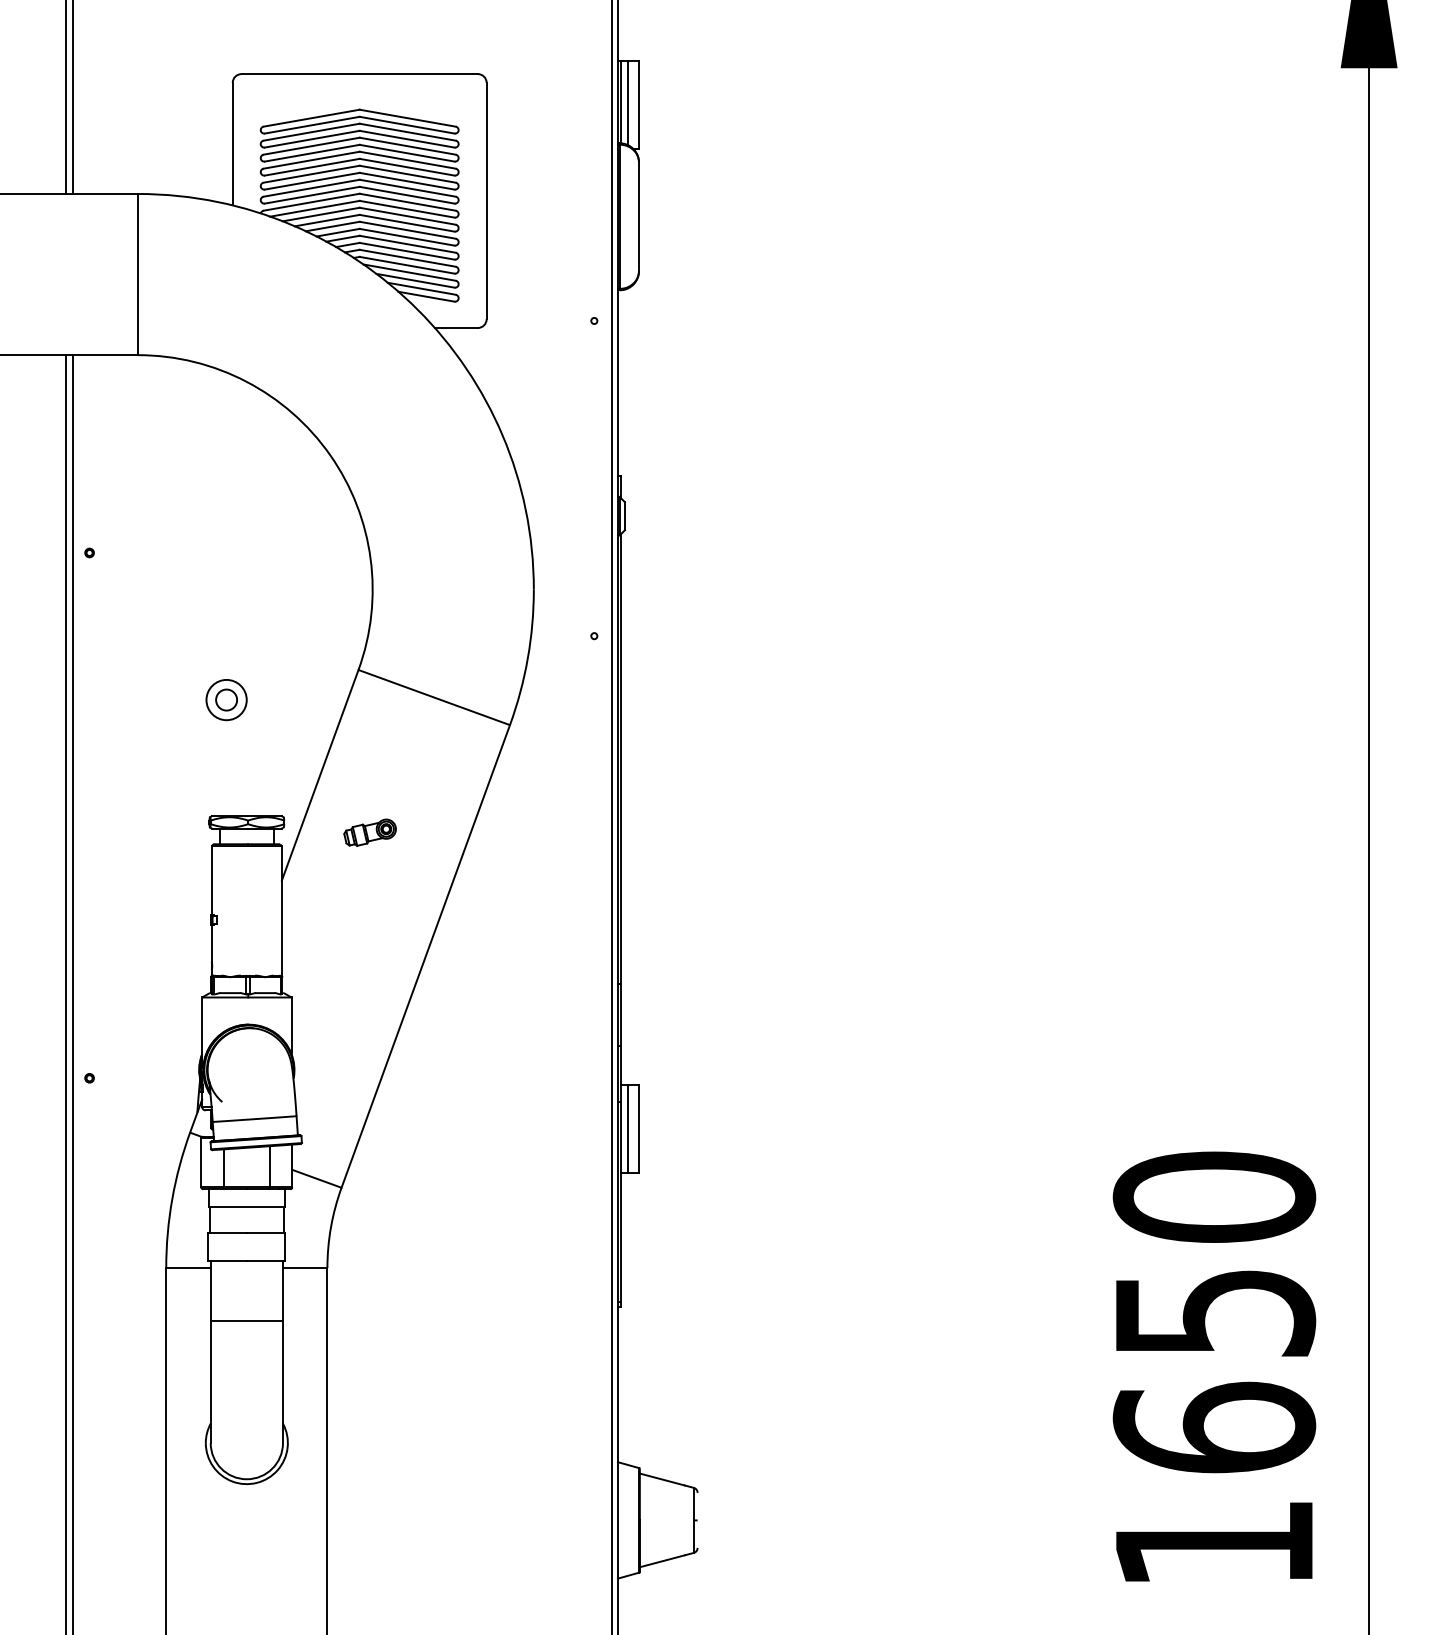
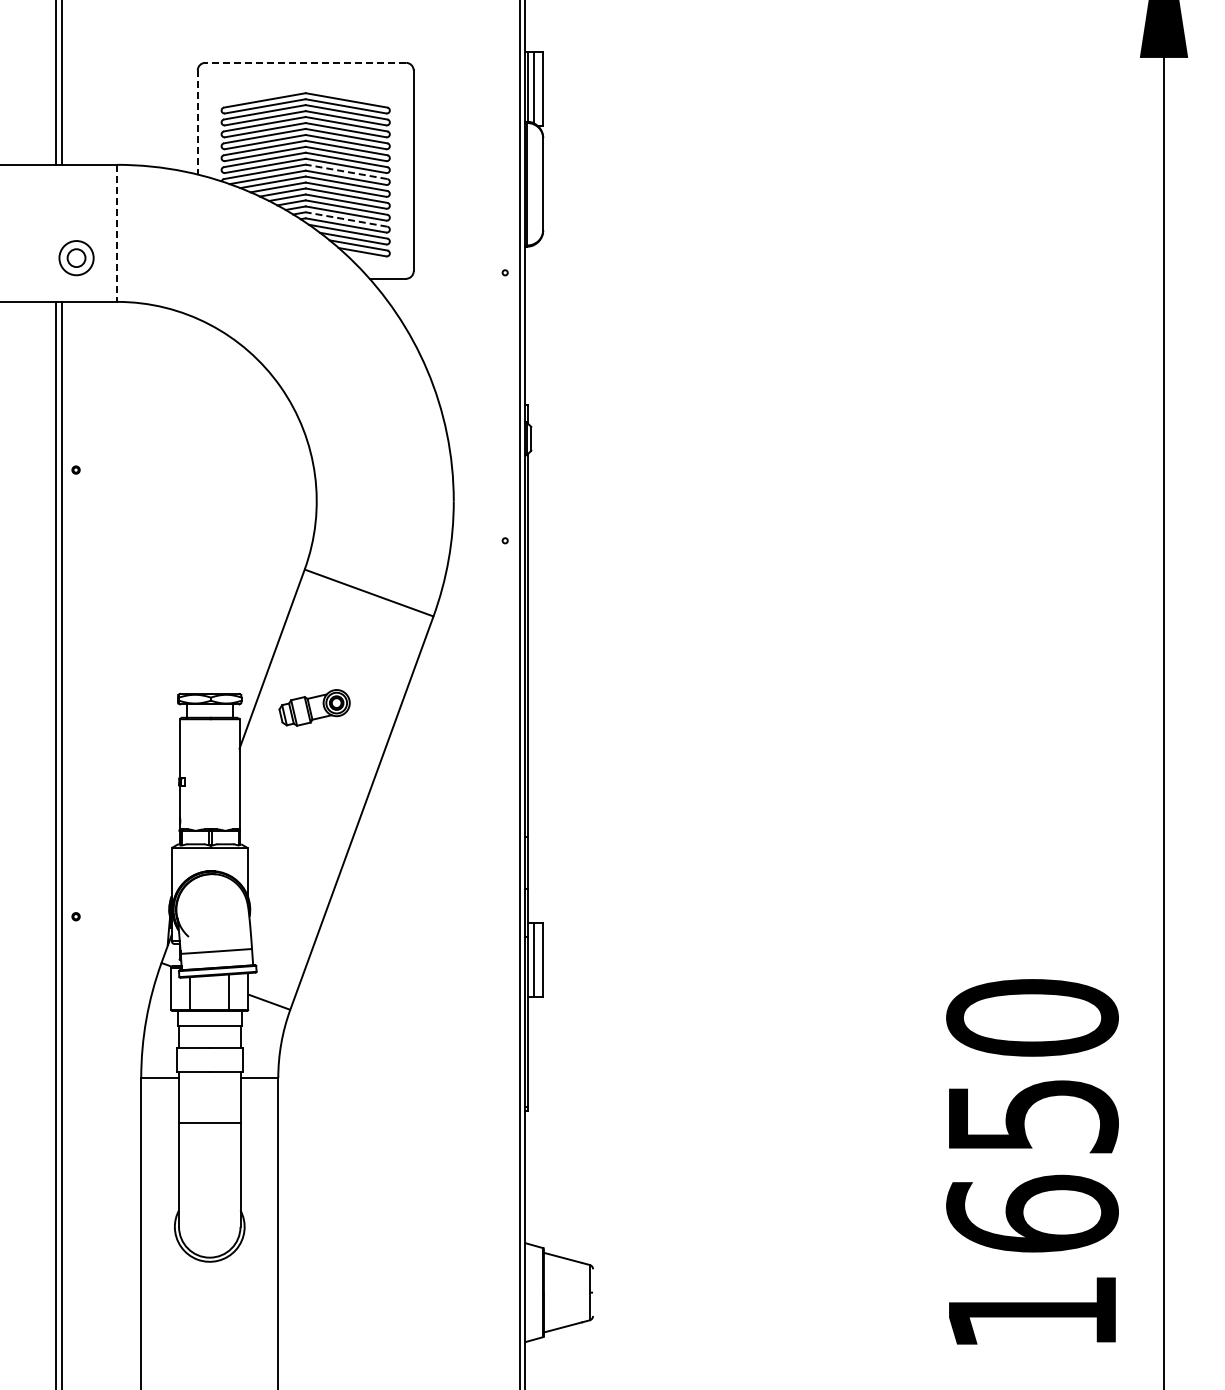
line: (359, 73) -> (305, 62), solid -> dashed
line: (232, 144) -> (197, 122), solid -> dashed
line: (407, 201) -> (346, 171), solid -> dashed
line: (407, 258) -> (346, 219), solid -> dashed
line: (138, 274) -> (117, 233), solid -> dashed
part: (226, 700) -> (76, 258), moved
part: (370, 832) -> (314, 707), size x1.6

